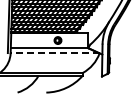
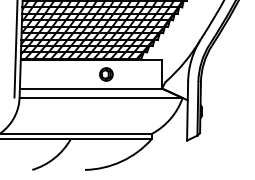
line: (54, 53) -> (99, 98), dashed -> solid

